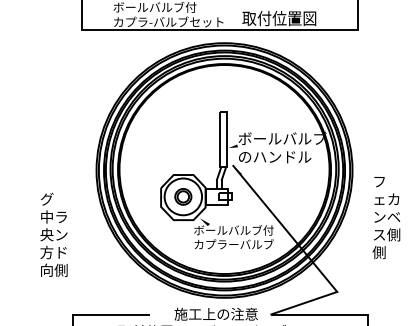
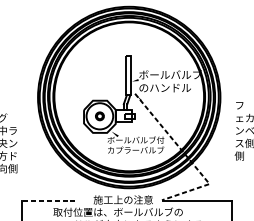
part: (183, 196) -> (99, 116), size x0.7
line: (308, 256) -> (189, 158), solid -> dashed
line: (111, 315) -> (48, 200), solid -> dashed

